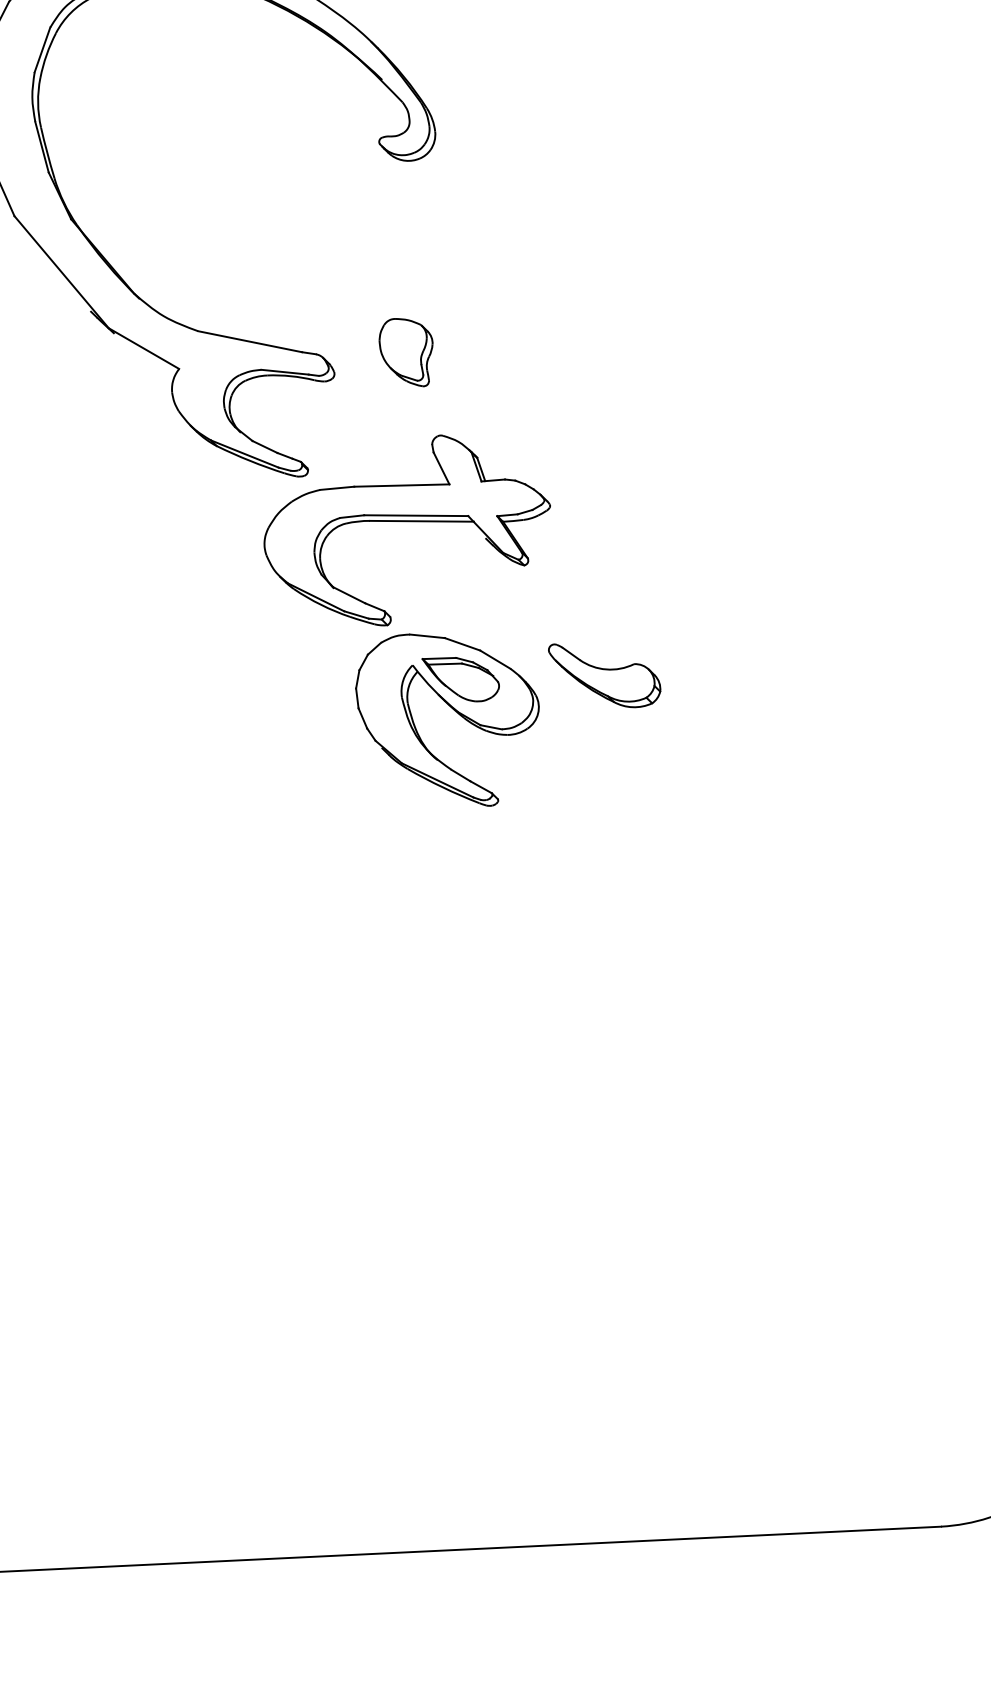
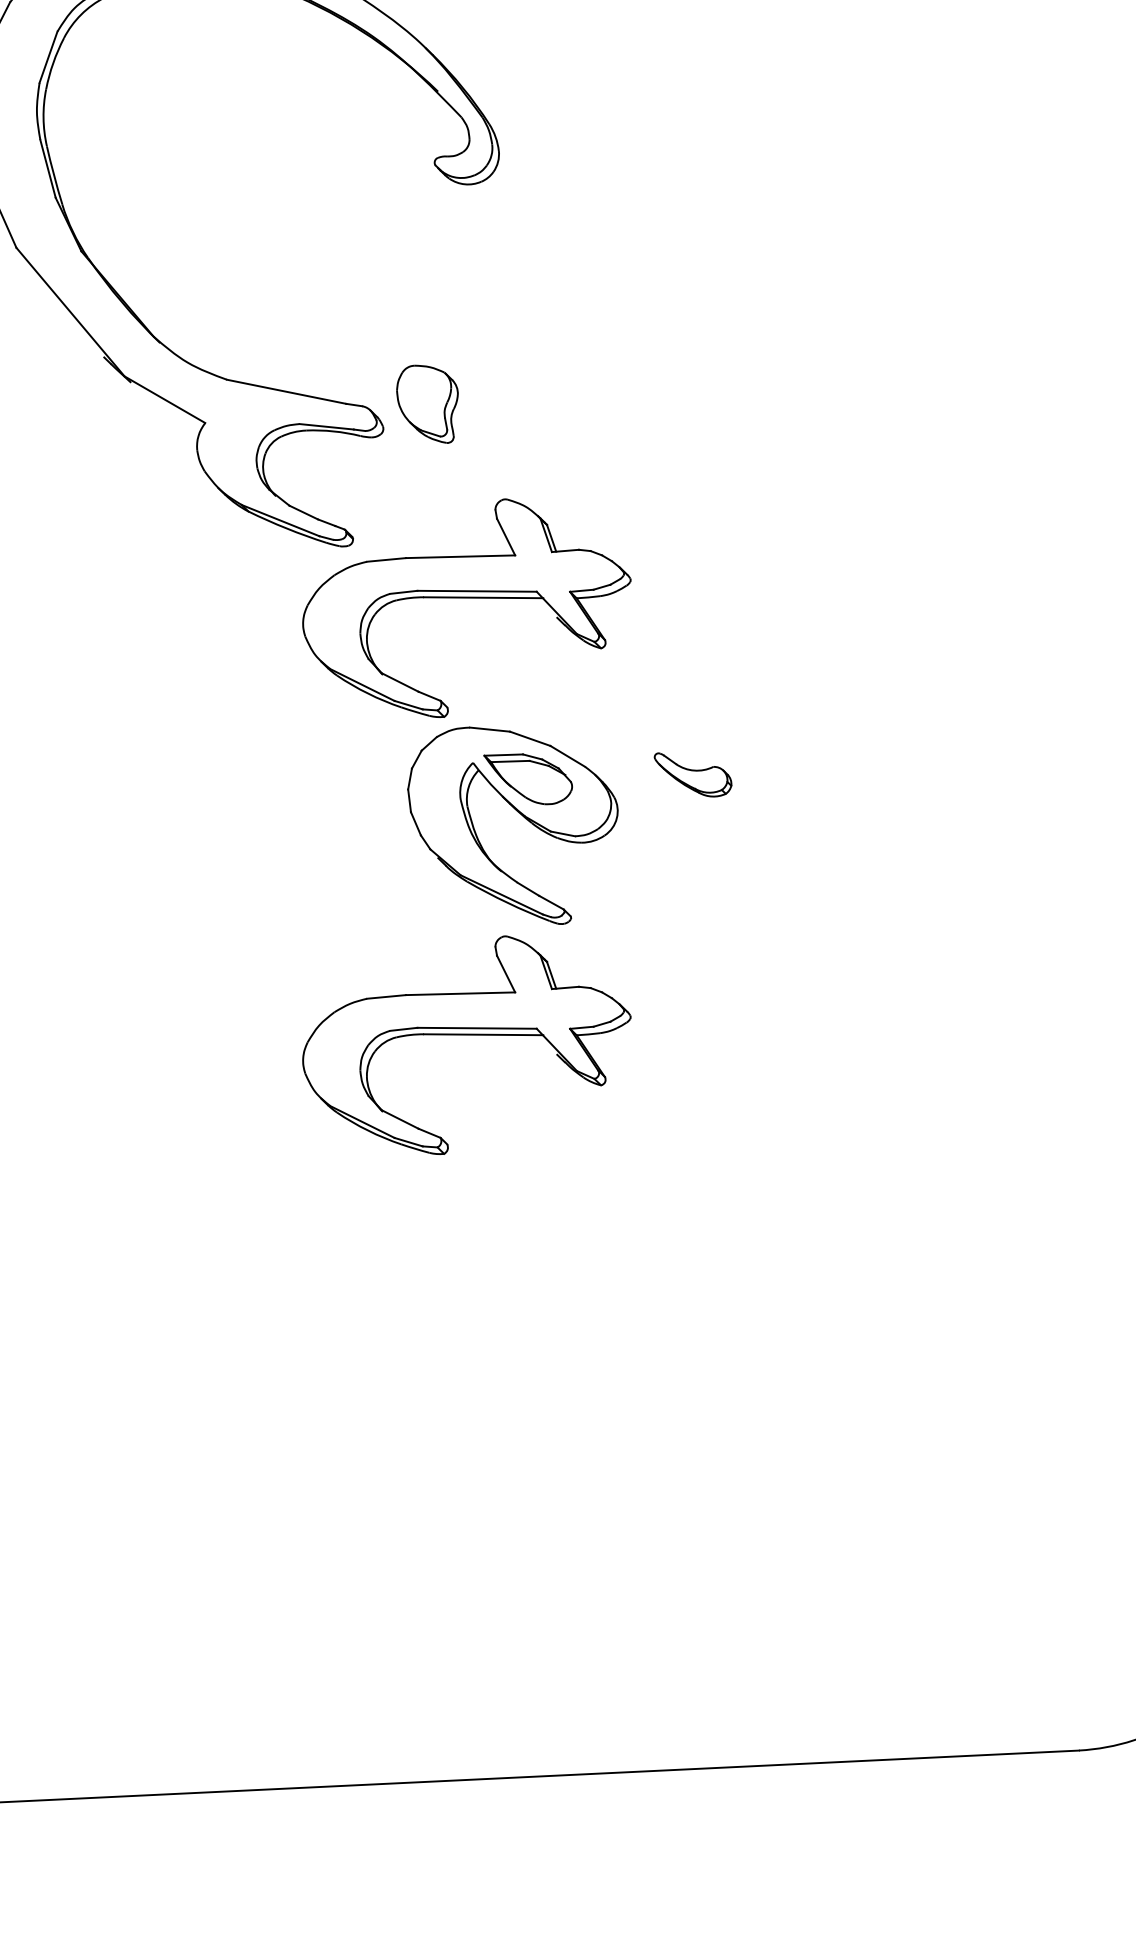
part: (406, 351) -> (427, 403), moved
part: (604, 675) -> (692, 774), size x0.6
part: (406, 903) -> (466, 1035), added

